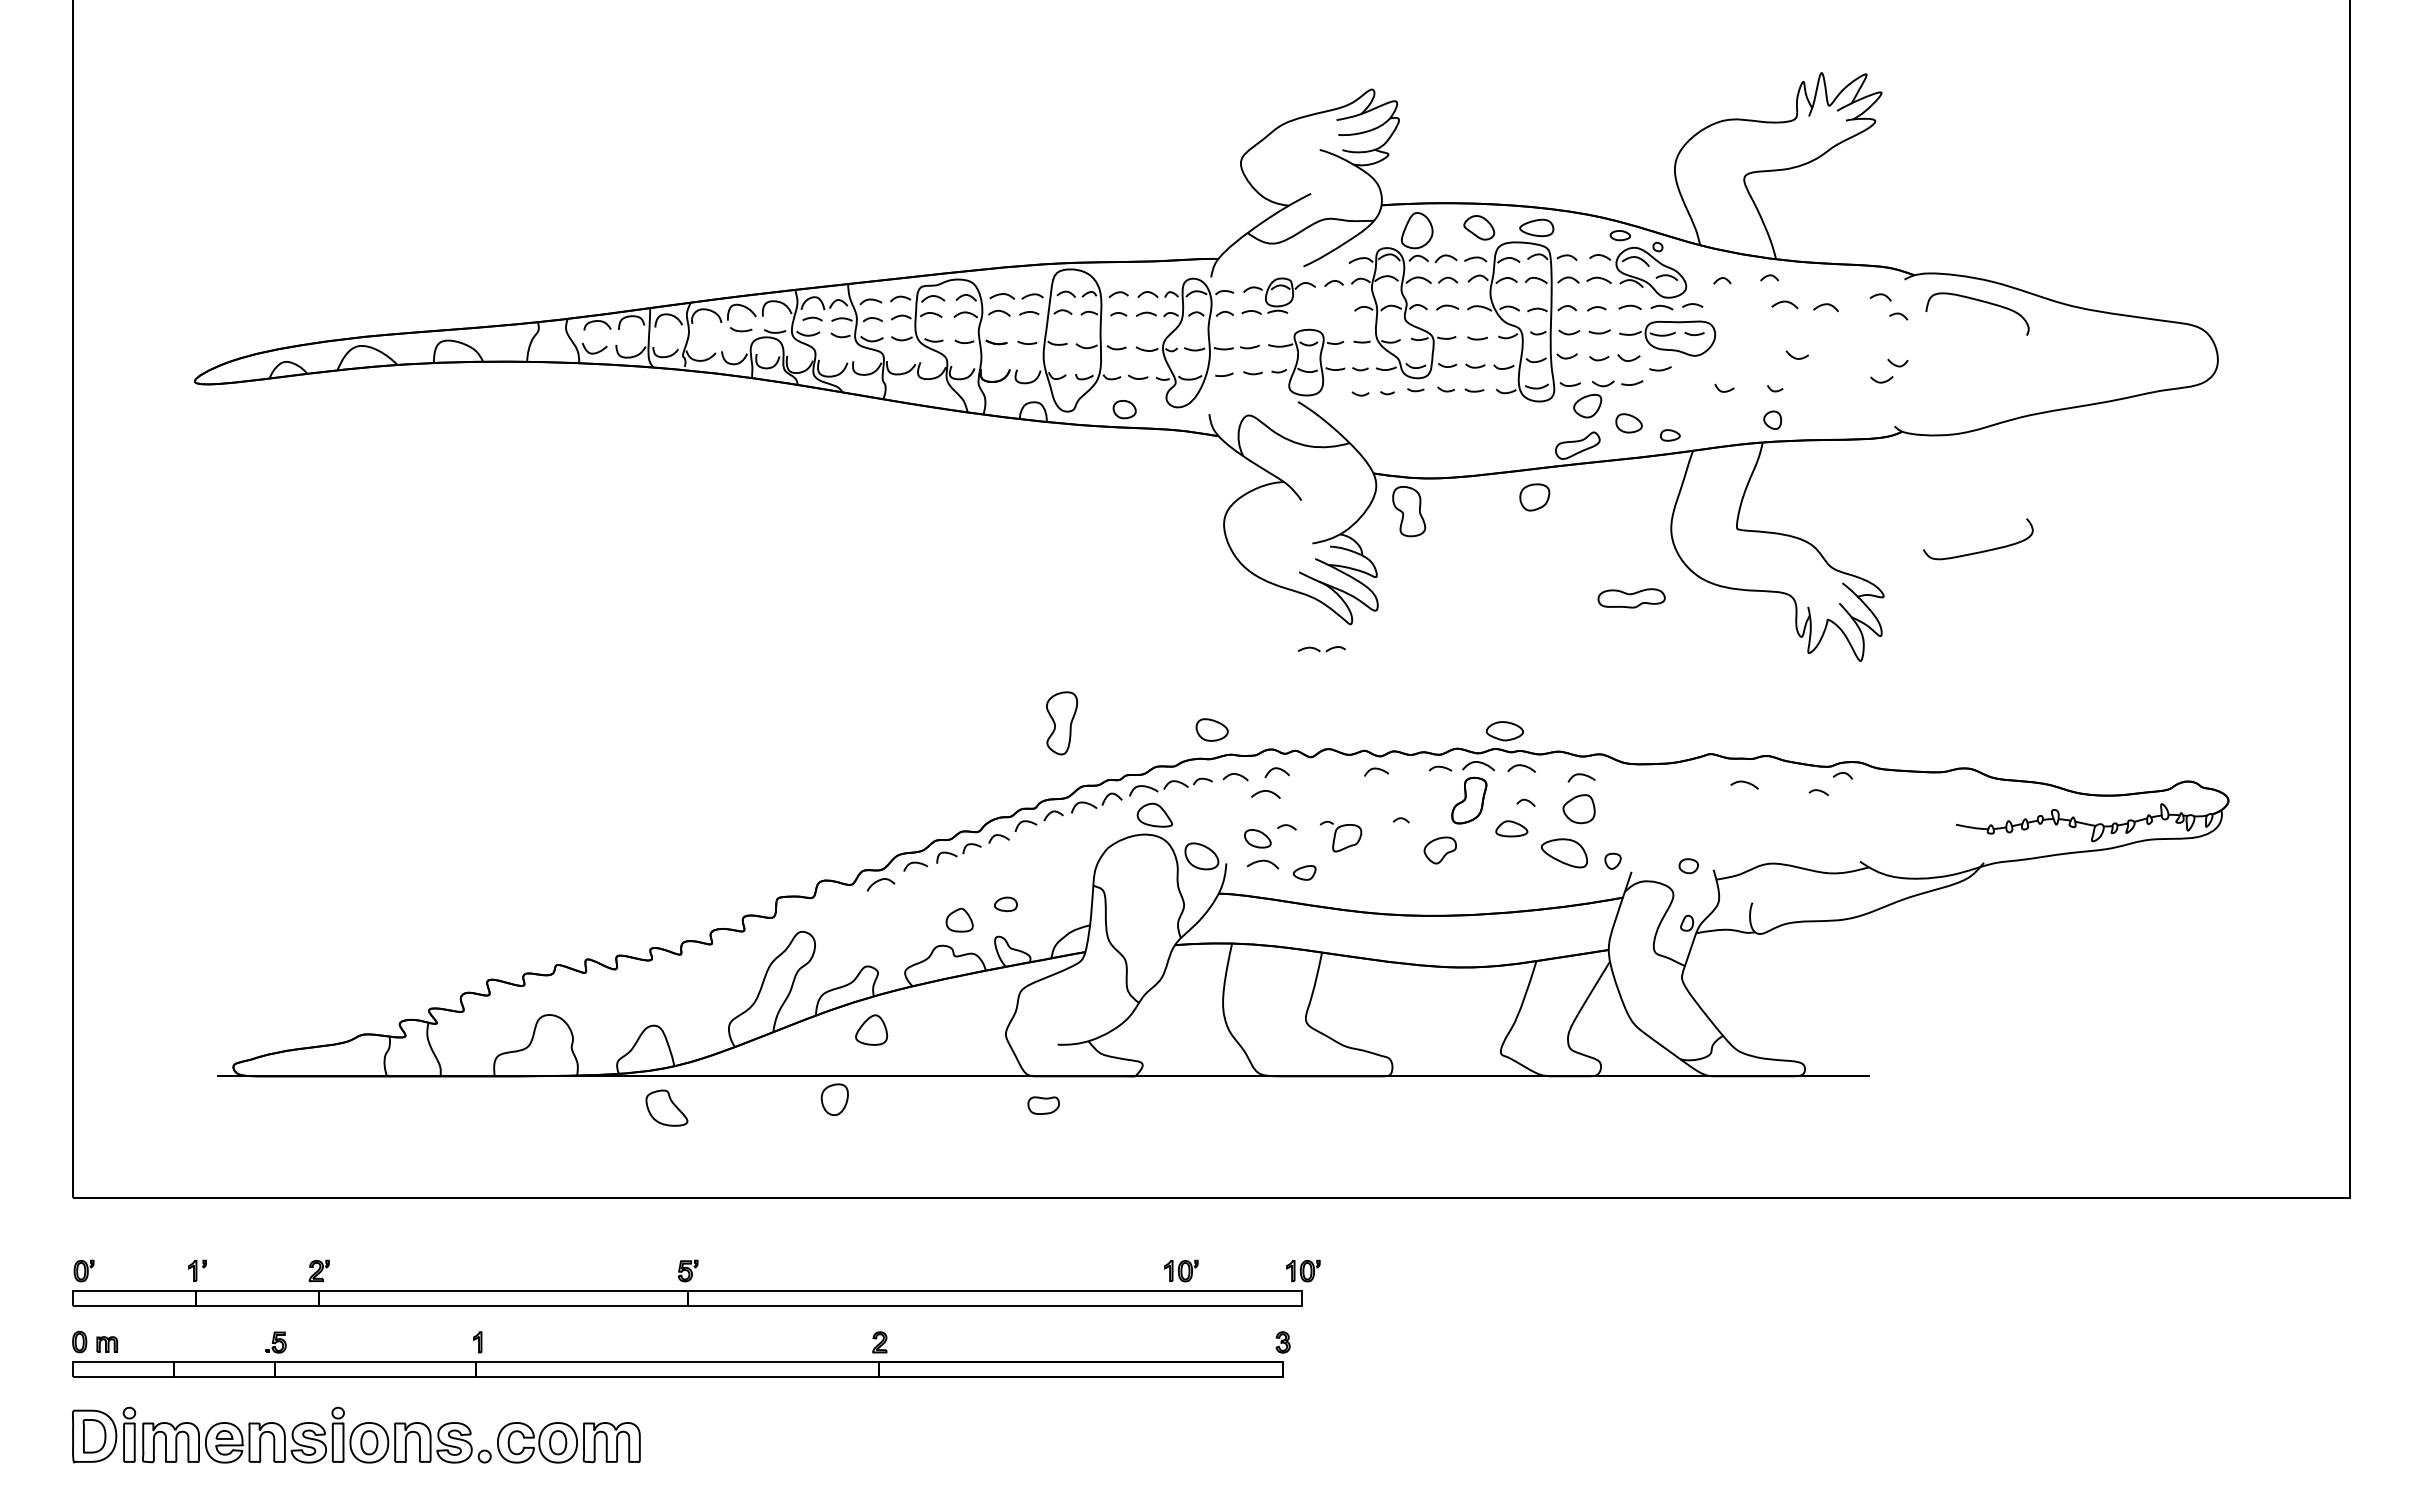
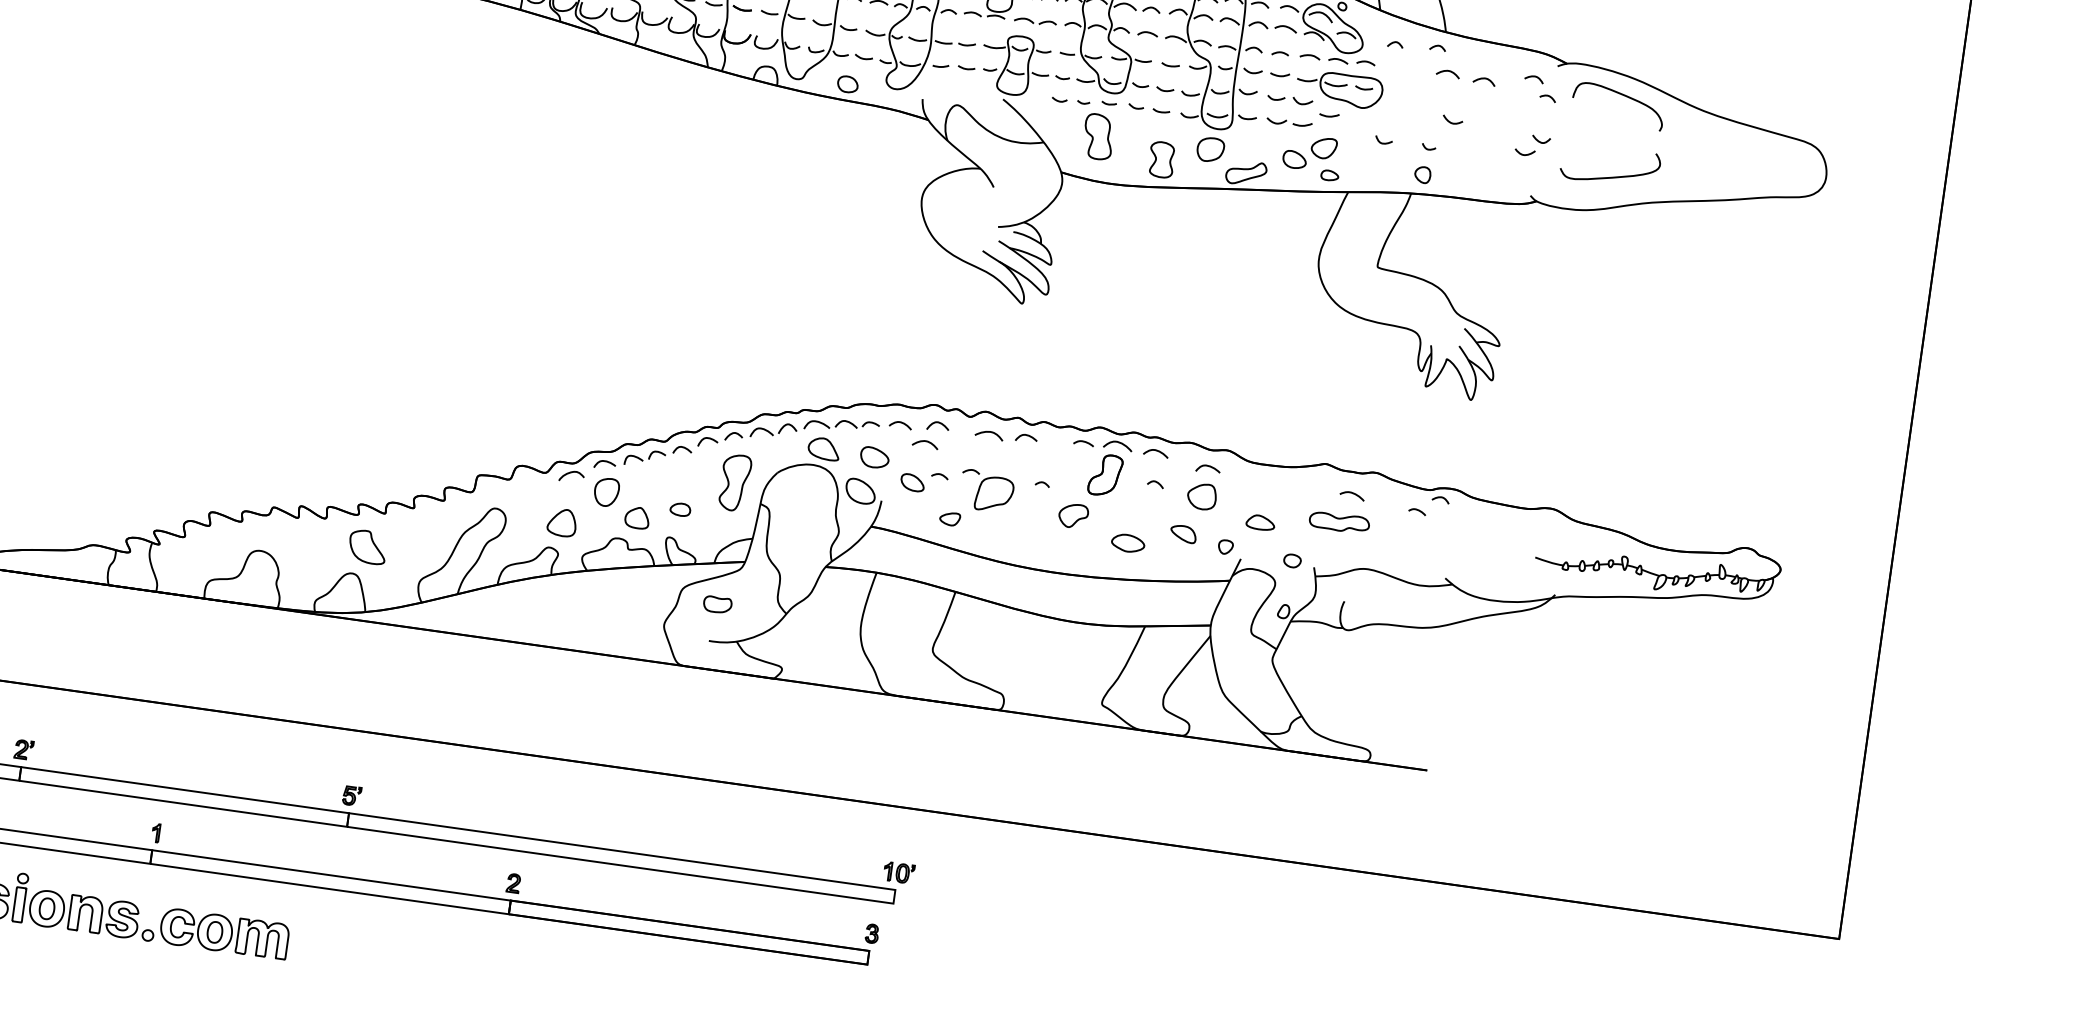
part: (1587, 405) -> (1323, 147), moved
part: (1482, 443) -> (1161, 159), added
part: (1534, 497) -> (1210, 149), moved
part: (1409, 511) -> (1098, 136), moved
curve: (1978, 551) -> (1609, 176), moved
part: (1631, 598) -> (1339, 522), moved
part: (1321, 649) -> (1035, 21), moved
part: (1062, 723) -> (735, 483), moved
part: (1211, 729) -> (874, 457), moved
part: (1504, 731) -> (1127, 543), moved
part: (1511, 828) -> (1260, 522), moved
part: (1340, 836) -> (986, 491), size x1.43
part: (1564, 853) -> (1183, 534), size x0.62
curve: (1263, 861) -> (990, 432), moved
part: (871, 1029) -> (562, 522), moved
part: (834, 1099) -> (606, 492), moved
part: (1043, 1105) -> (717, 604), moved
part: (666, 1107) -> (367, 546), moved
part: (1181, 1270) -> (790, 857), removed

